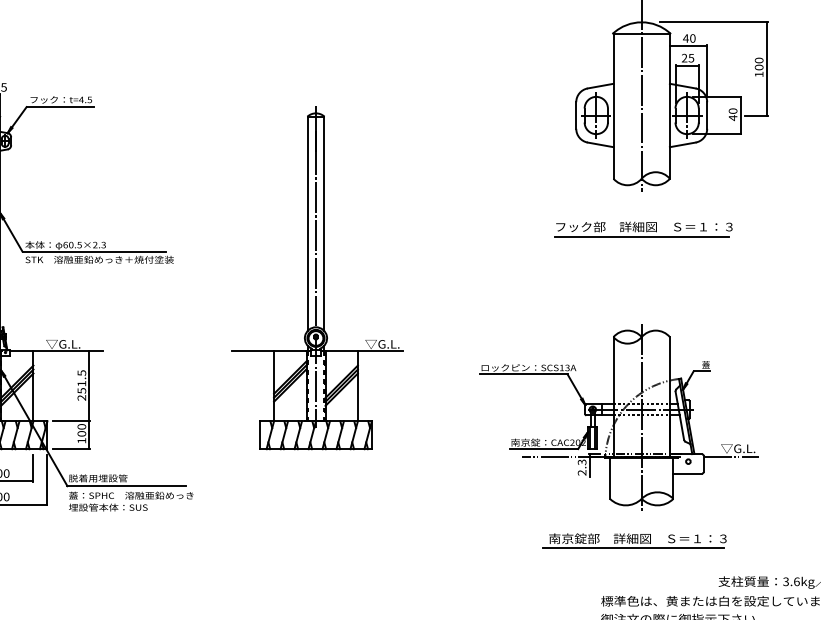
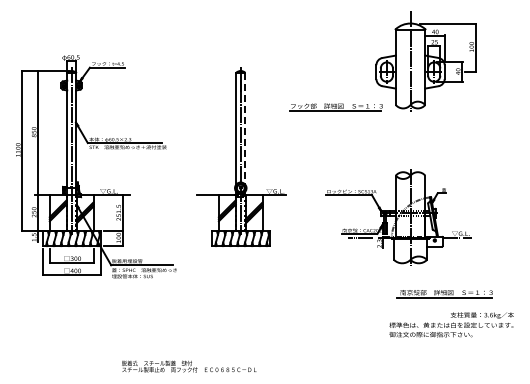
line: (325, 223) -> (245, 128), solid -> dashed
part: (641, 229) -> (335, 107), moved
part: (618, 417) -> (398, 217), moved
part: (633, 542) -> (444, 294), moved

